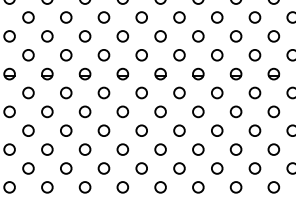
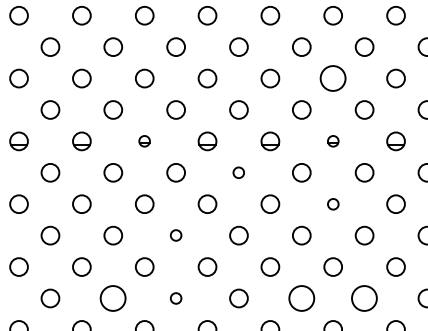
circle: (198, 36) -> (333, 78), size x1.4
part: (84, 73) -> (143, 140), size x0.6
part: (198, 73) -> (333, 140), size x0.6
circle: (141, 92) -> (238, 171), size x0.6
circle: (198, 111) -> (333, 203), size x0.6
circle: (103, 130) -> (175, 235), size x0.6
circle: (66, 168) -> (113, 298), size x1.4
circle: (103, 168) -> (175, 298), size x0.6
circle: (179, 168) -> (301, 298), size x1.4
circle: (217, 168) -> (365, 298), size x1.4

